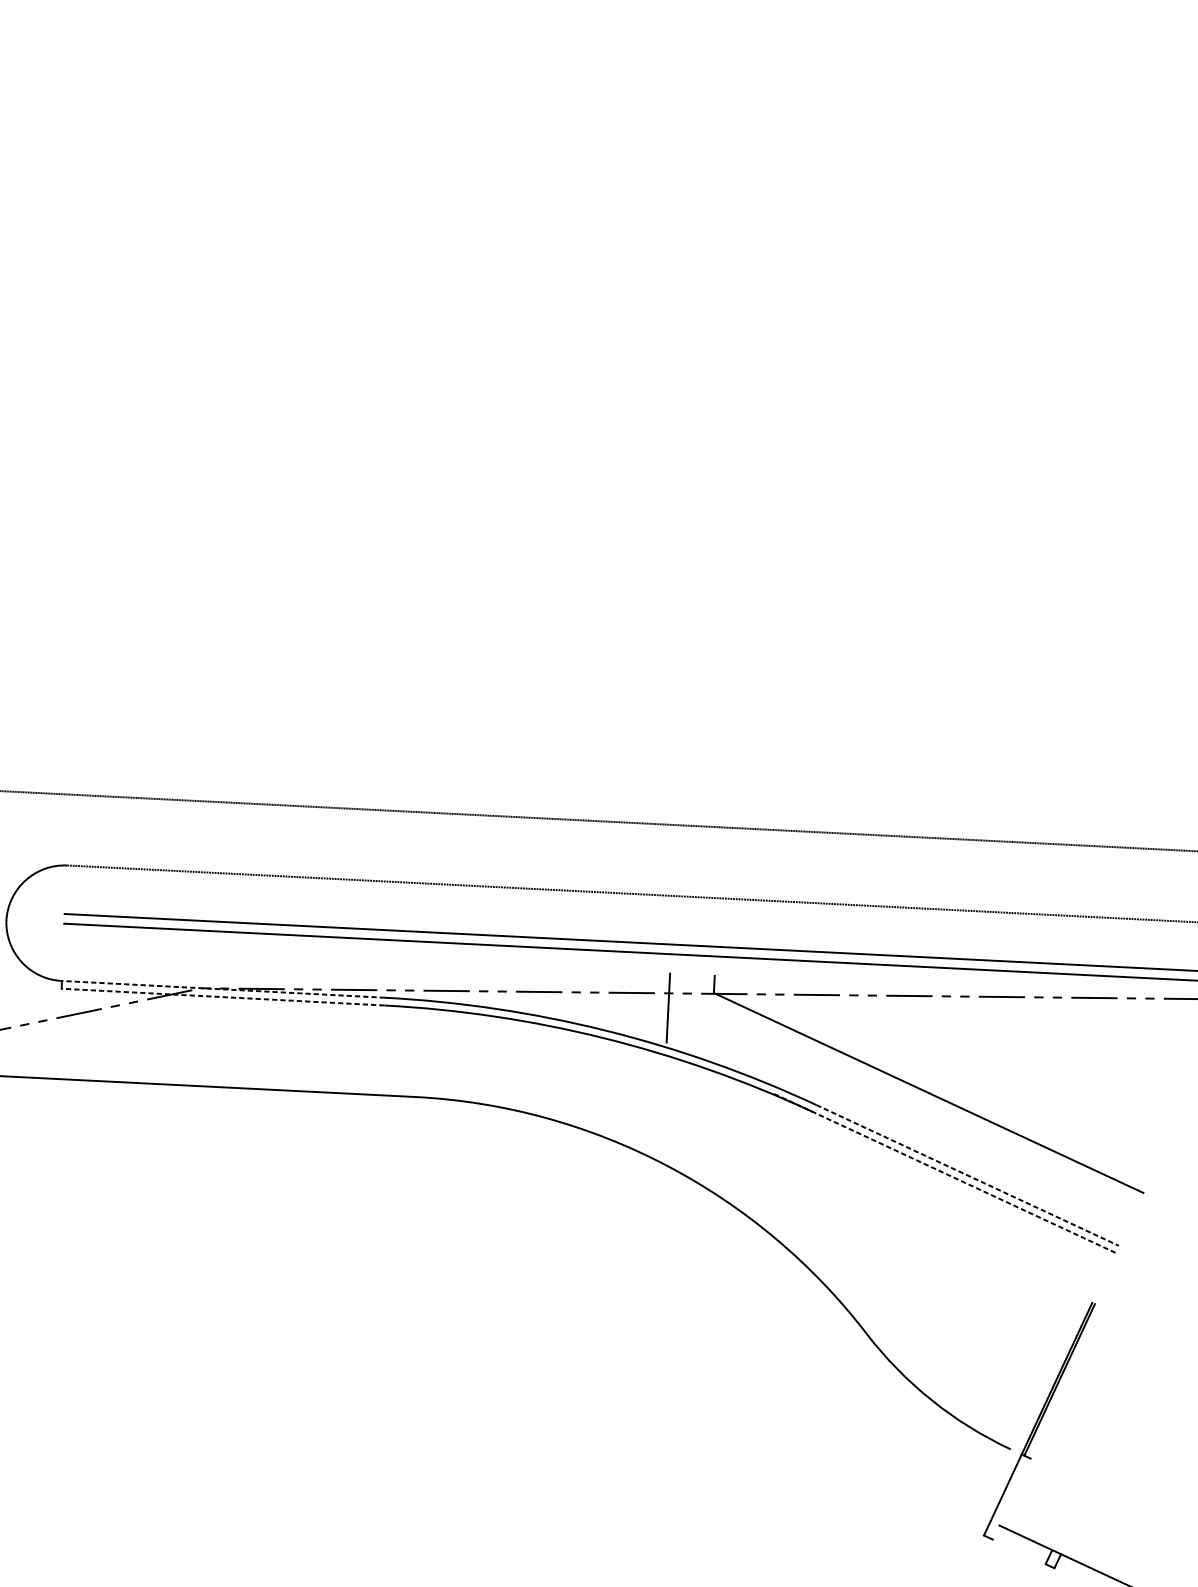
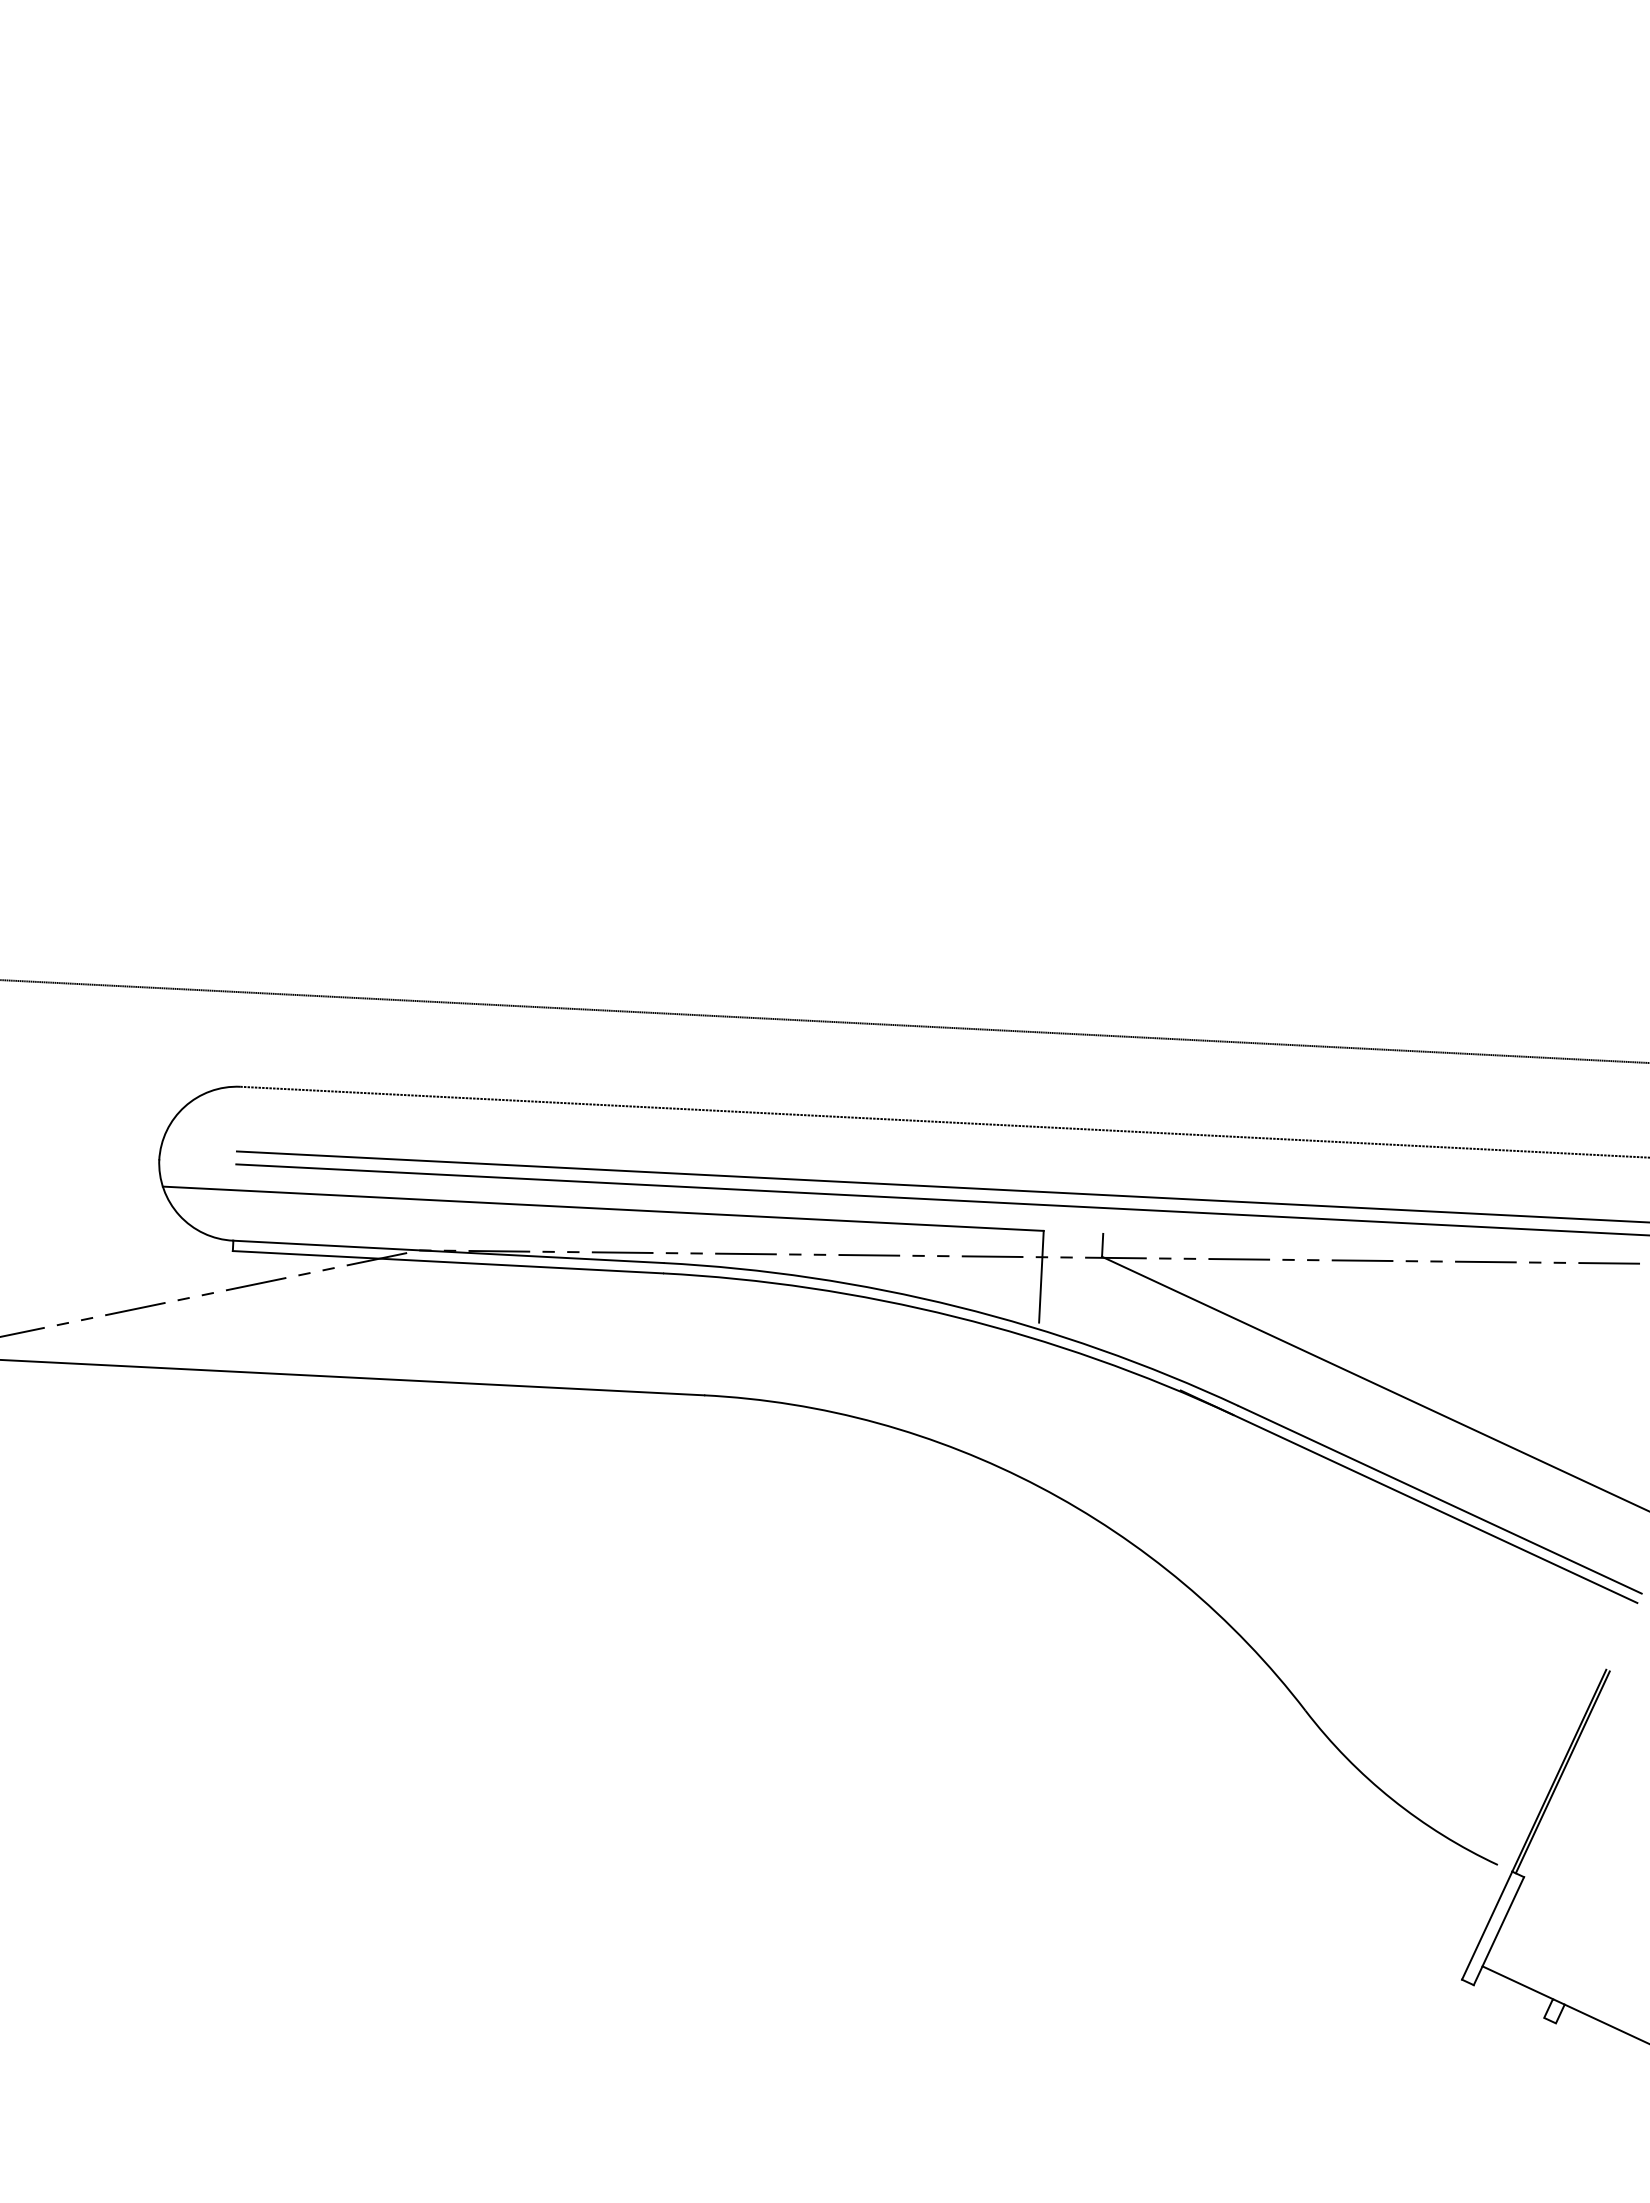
line: (339, 956) -> (602, 1208), added
line: (223, 989) -> (448, 1251), dashed -> solid
line: (222, 997) -> (447, 1262), dashed -> solid
line: (944, 1172) -> (1409, 1496), dashed -> solid
line: (967, 1175) -> (1440, 1500), dashed -> solid
line: (1011, 1499) -> (1498, 1931), added

